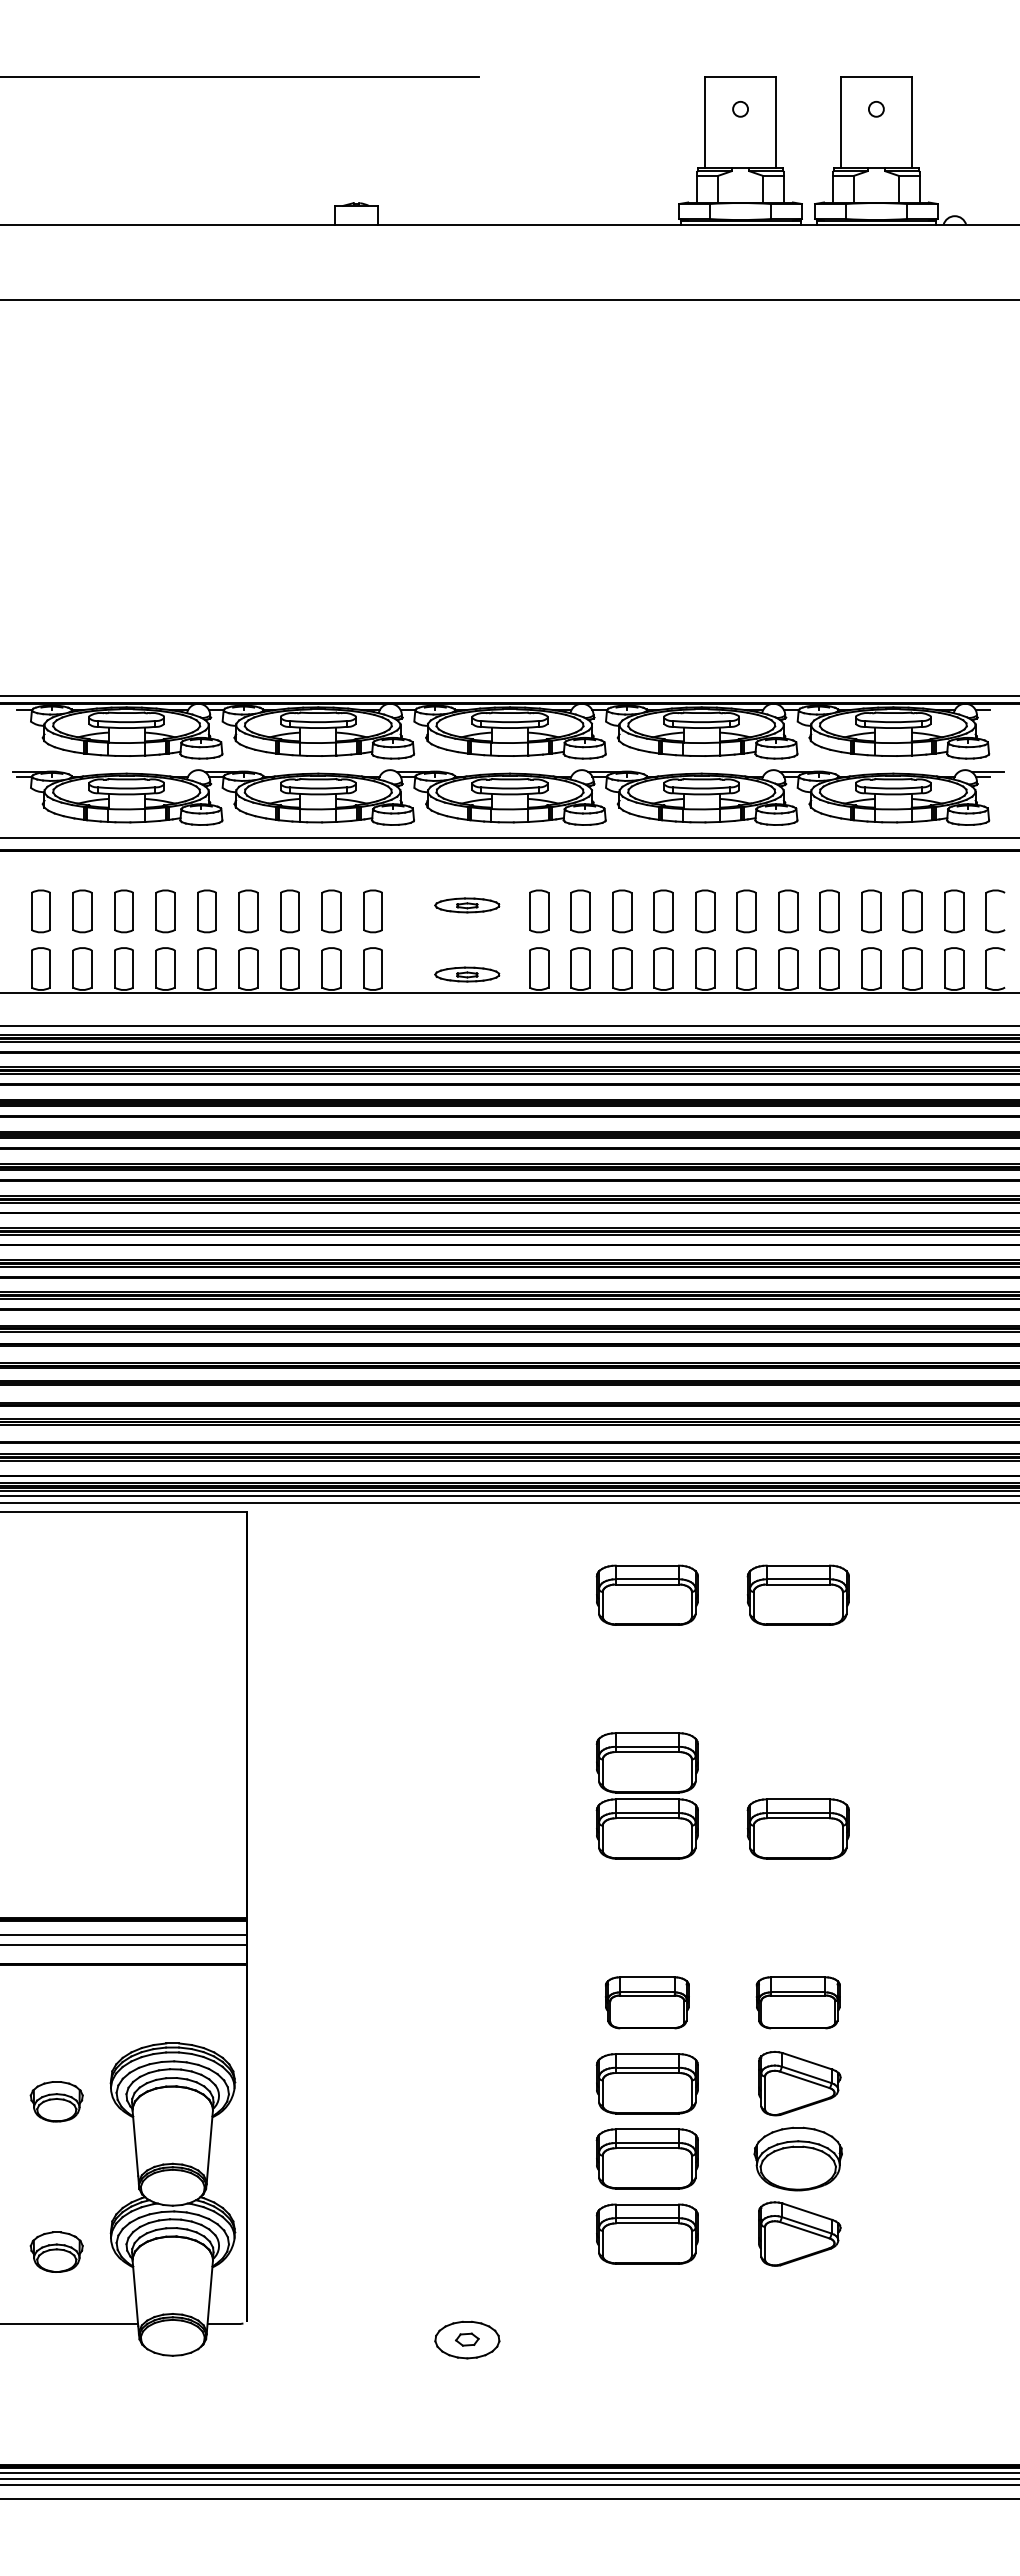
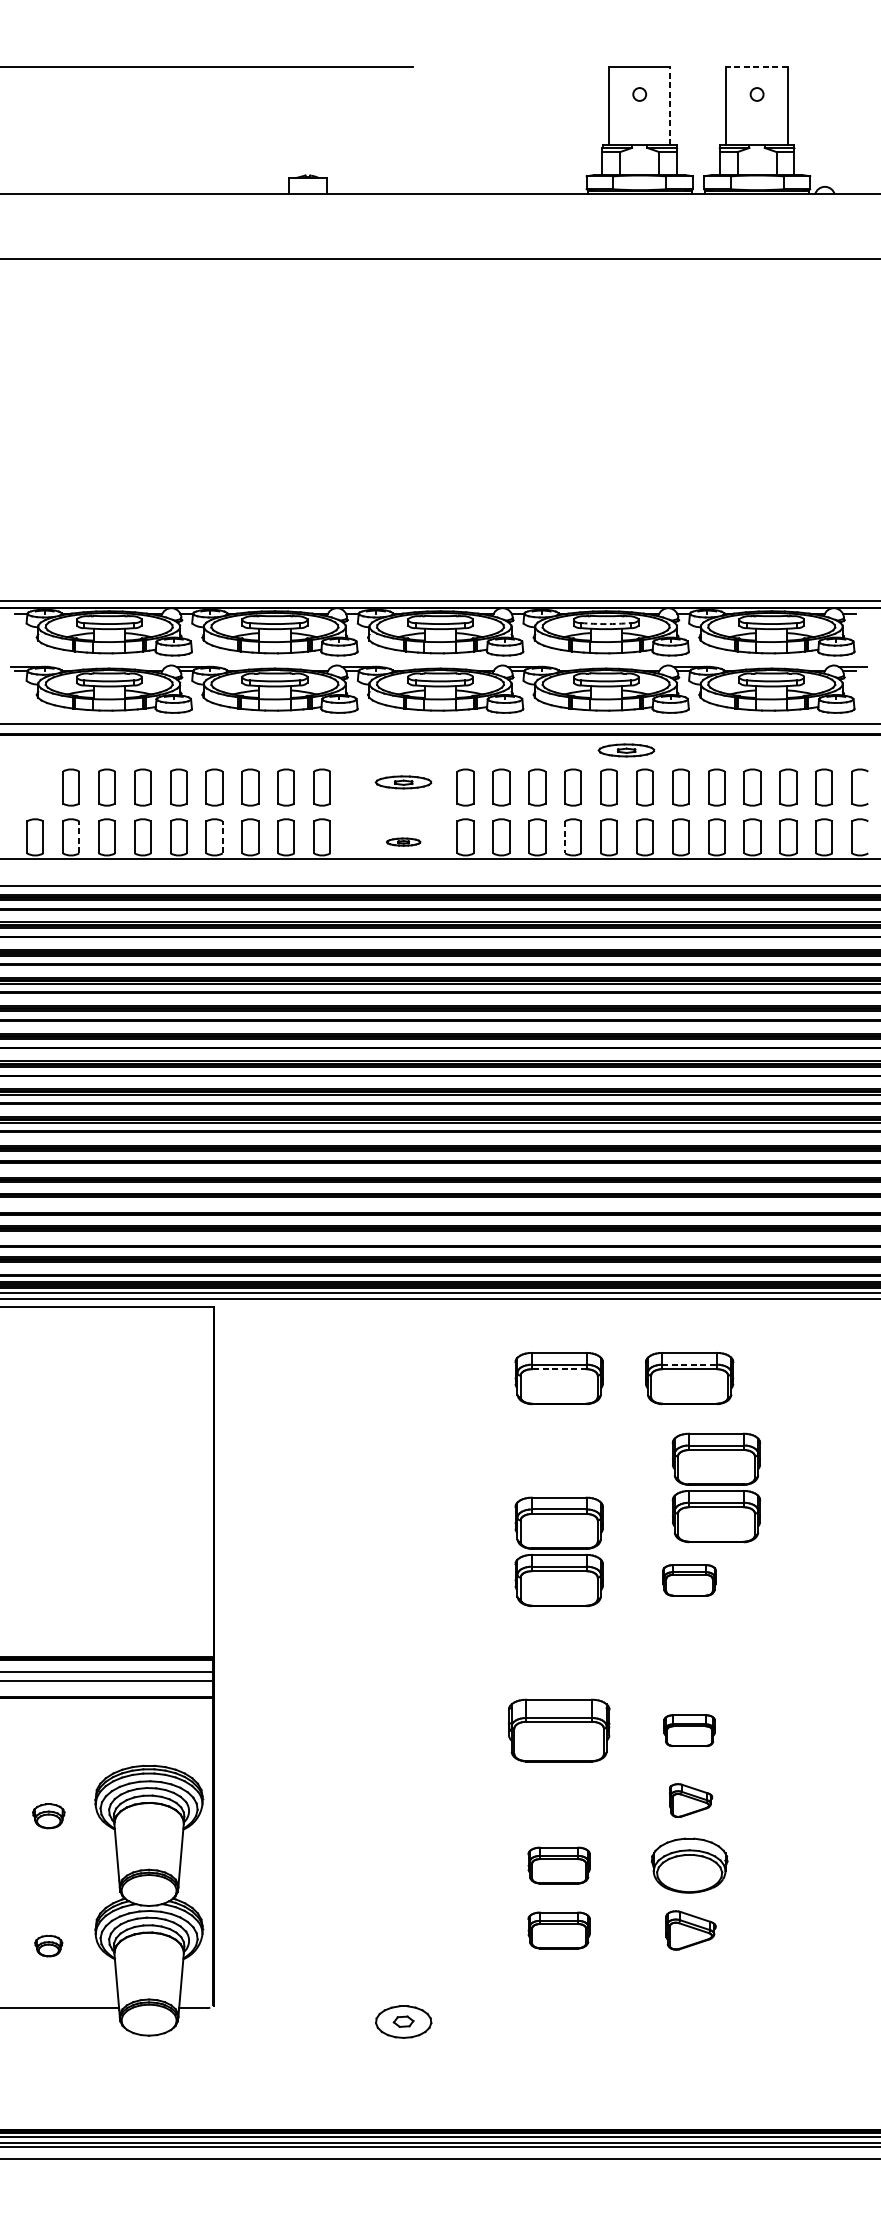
line: (876, 77) -> (757, 67), solid -> dashed
line: (776, 122) -> (670, 105), solid -> dashed
arc: (701, 722) -> (605, 624), solid -> dashed
part: (725, 868) -> (626, 750), added
part: (40, 911) -> (34, 787), removed
line: (91, 969) -> (78, 837), solid -> dashed
line: (257, 969) -> (222, 837), solid -> dashed
line: (654, 969) -> (565, 837), solid -> dashed
part: (467, 974) -> (403, 842), size x0.6
line: (798, 1579) -> (689, 1364), solid -> dashed
line: (647, 1584) -> (559, 1369), solid -> dashed
part: (828, 1721) -> (715, 1487), added
part: (797, 1828) -> (688, 1580), size x0.6
part: (647, 2002) -> (559, 1730), size x1.4
part: (797, 2002) -> (688, 1730), size x0.7
part: (646, 2083) -> (558, 1800), removed
part: (799, 2083) -> (690, 1800), size x0.6
part: (56, 2101) -> (48, 1815), size x0.7
part: (646, 2158) -> (558, 1865), size x0.7
part: (646, 2233) -> (558, 1930), size x0.7
part: (799, 2233) -> (690, 1930), size x0.7
part: (56, 2251) -> (48, 1945), size x0.6

